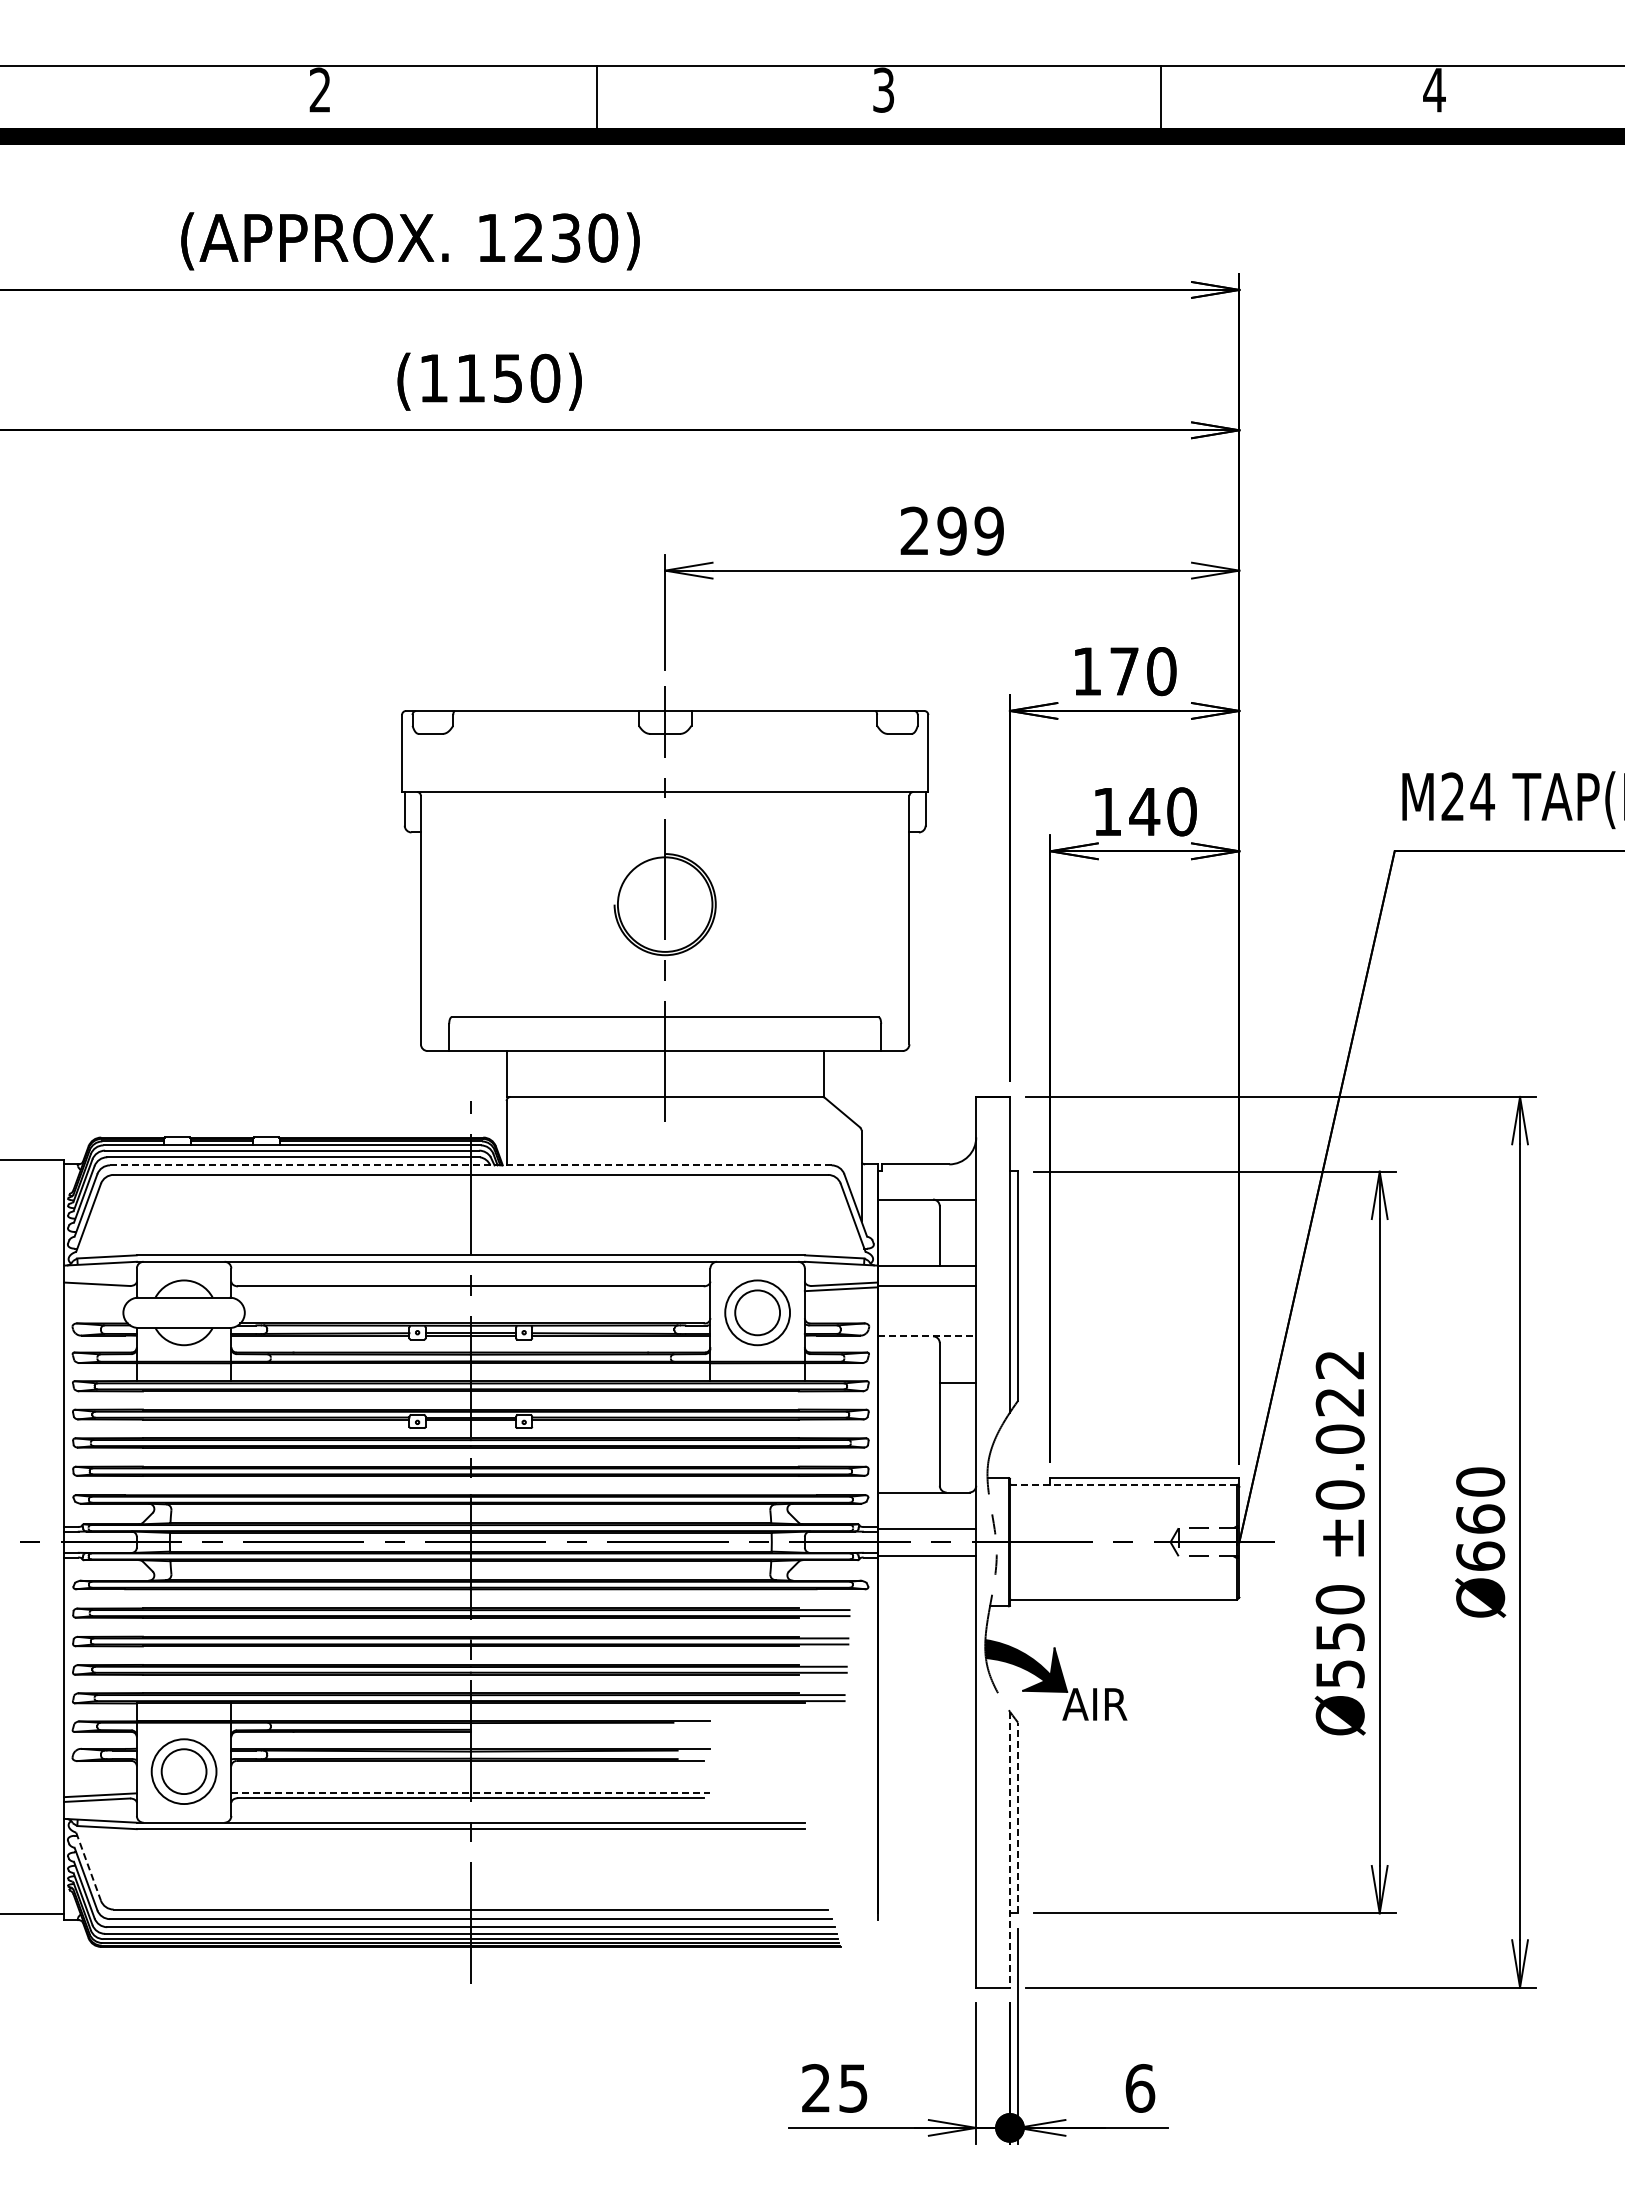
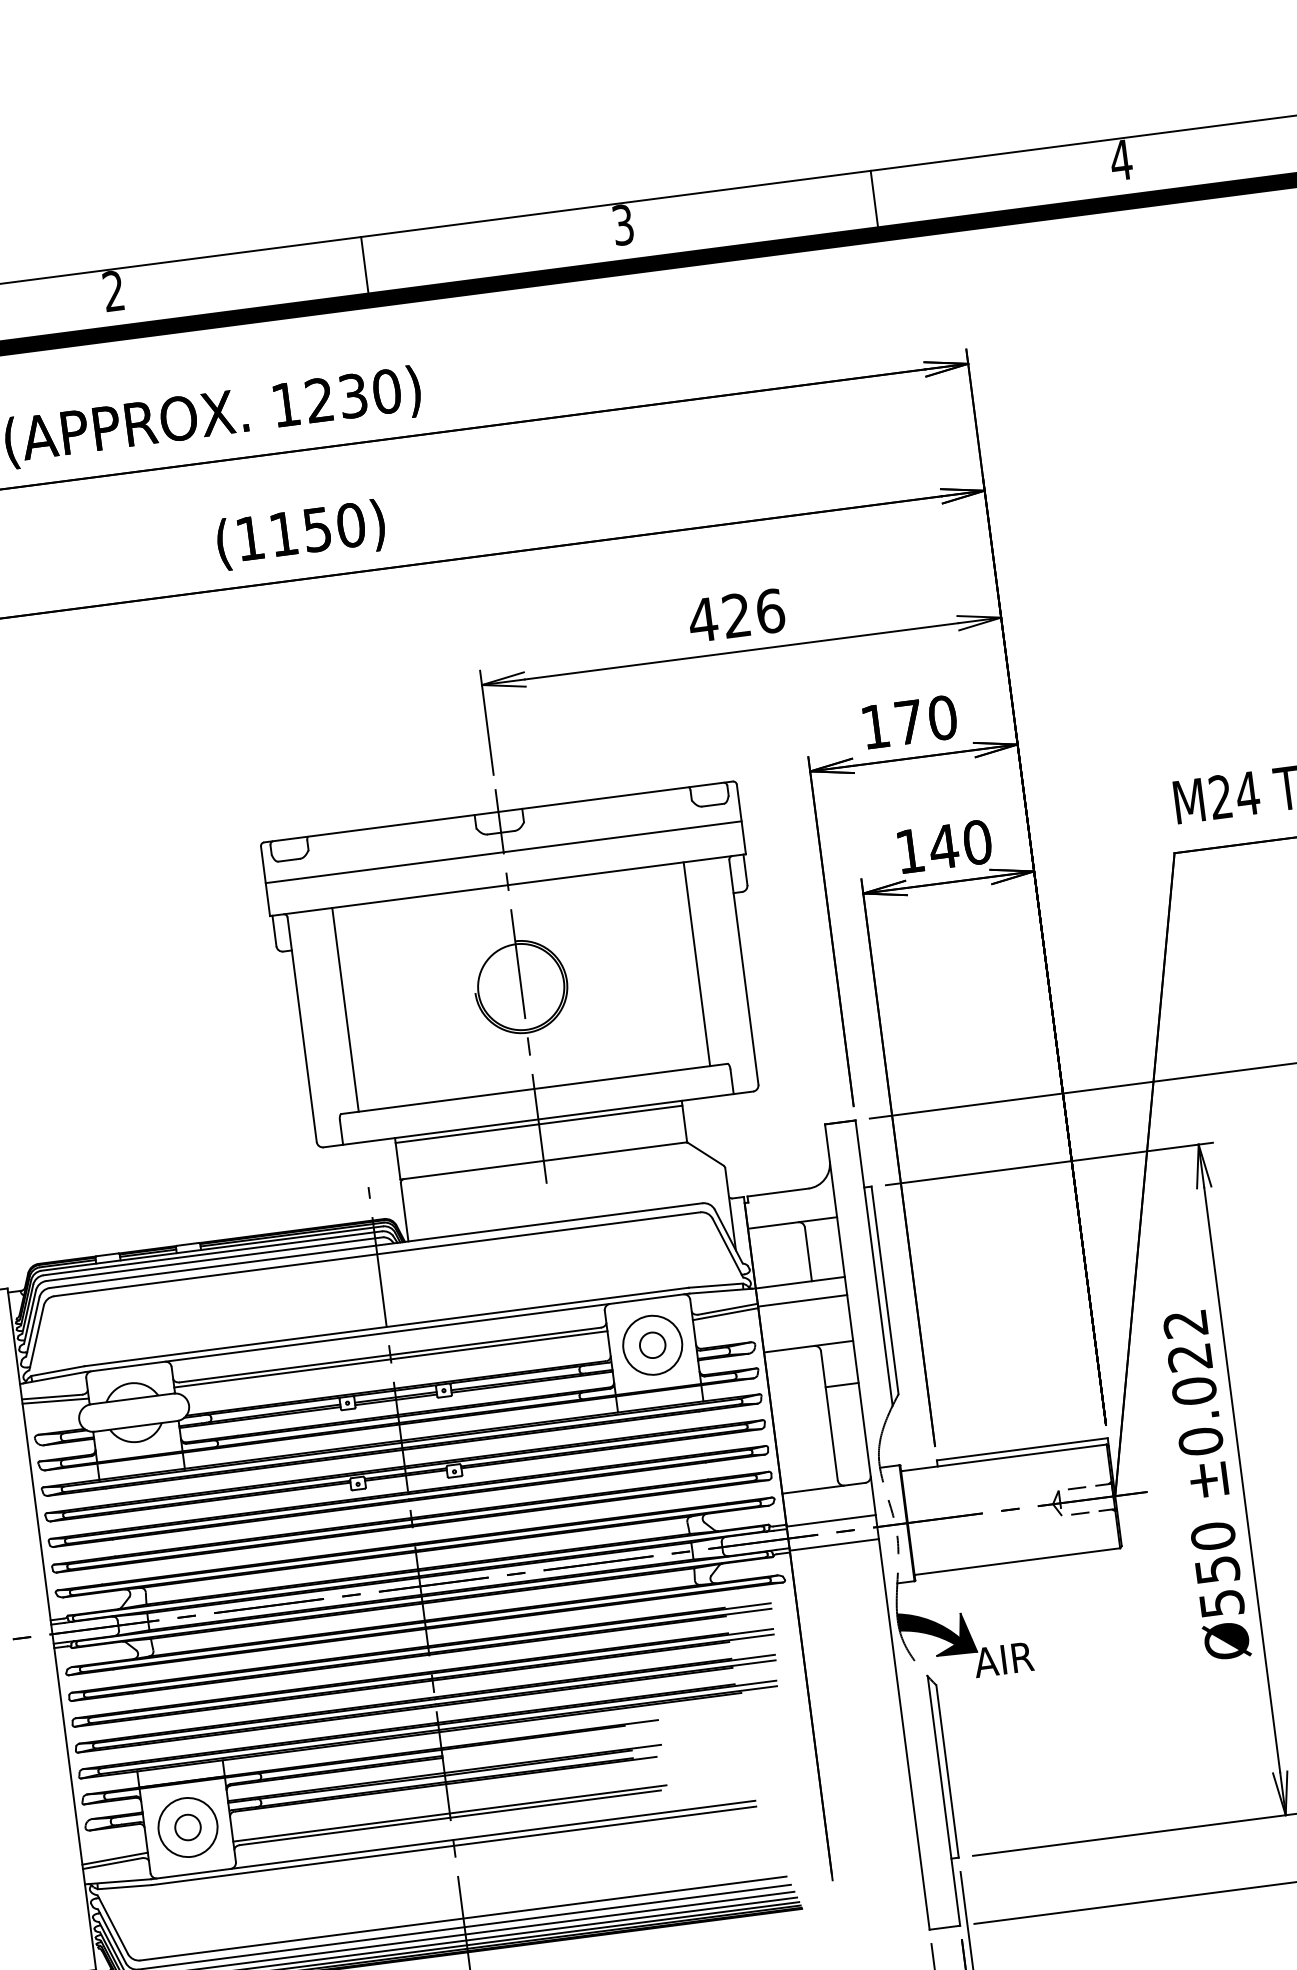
text: (951, 530) -> (736, 615), 299 -> 426
line: (665, 755) -> (503, 852), added
line: (470, 904) -> (345, 1009), added
line: (859, 904) -> (696, 964), added
line: (664, 1056) -> (538, 1124), added
line: (470, 1165) -> (375, 1245), dashed -> solid
line: (100, 1289) -> (55, 1401), added
line: (470, 1291) -> (390, 1359), added
circle: (757, 1312) -> (652, 1345), size x0.62
line: (927, 1336) -> (809, 1346), dashed -> solid
line: (1123, 1484) -> (1003, 1457), dashed -> solid
circle: (184, 1771) -> (188, 1827), size x0.62
line: (470, 1793) -> (449, 1813), dashed -> solid
line: (1018, 1817) -> (947, 1770), dashed -> solid
line: (1009, 1849) -> (943, 1800), dashed -> solid
line: (88, 1867) -> (112, 1925), dashed -> solid

